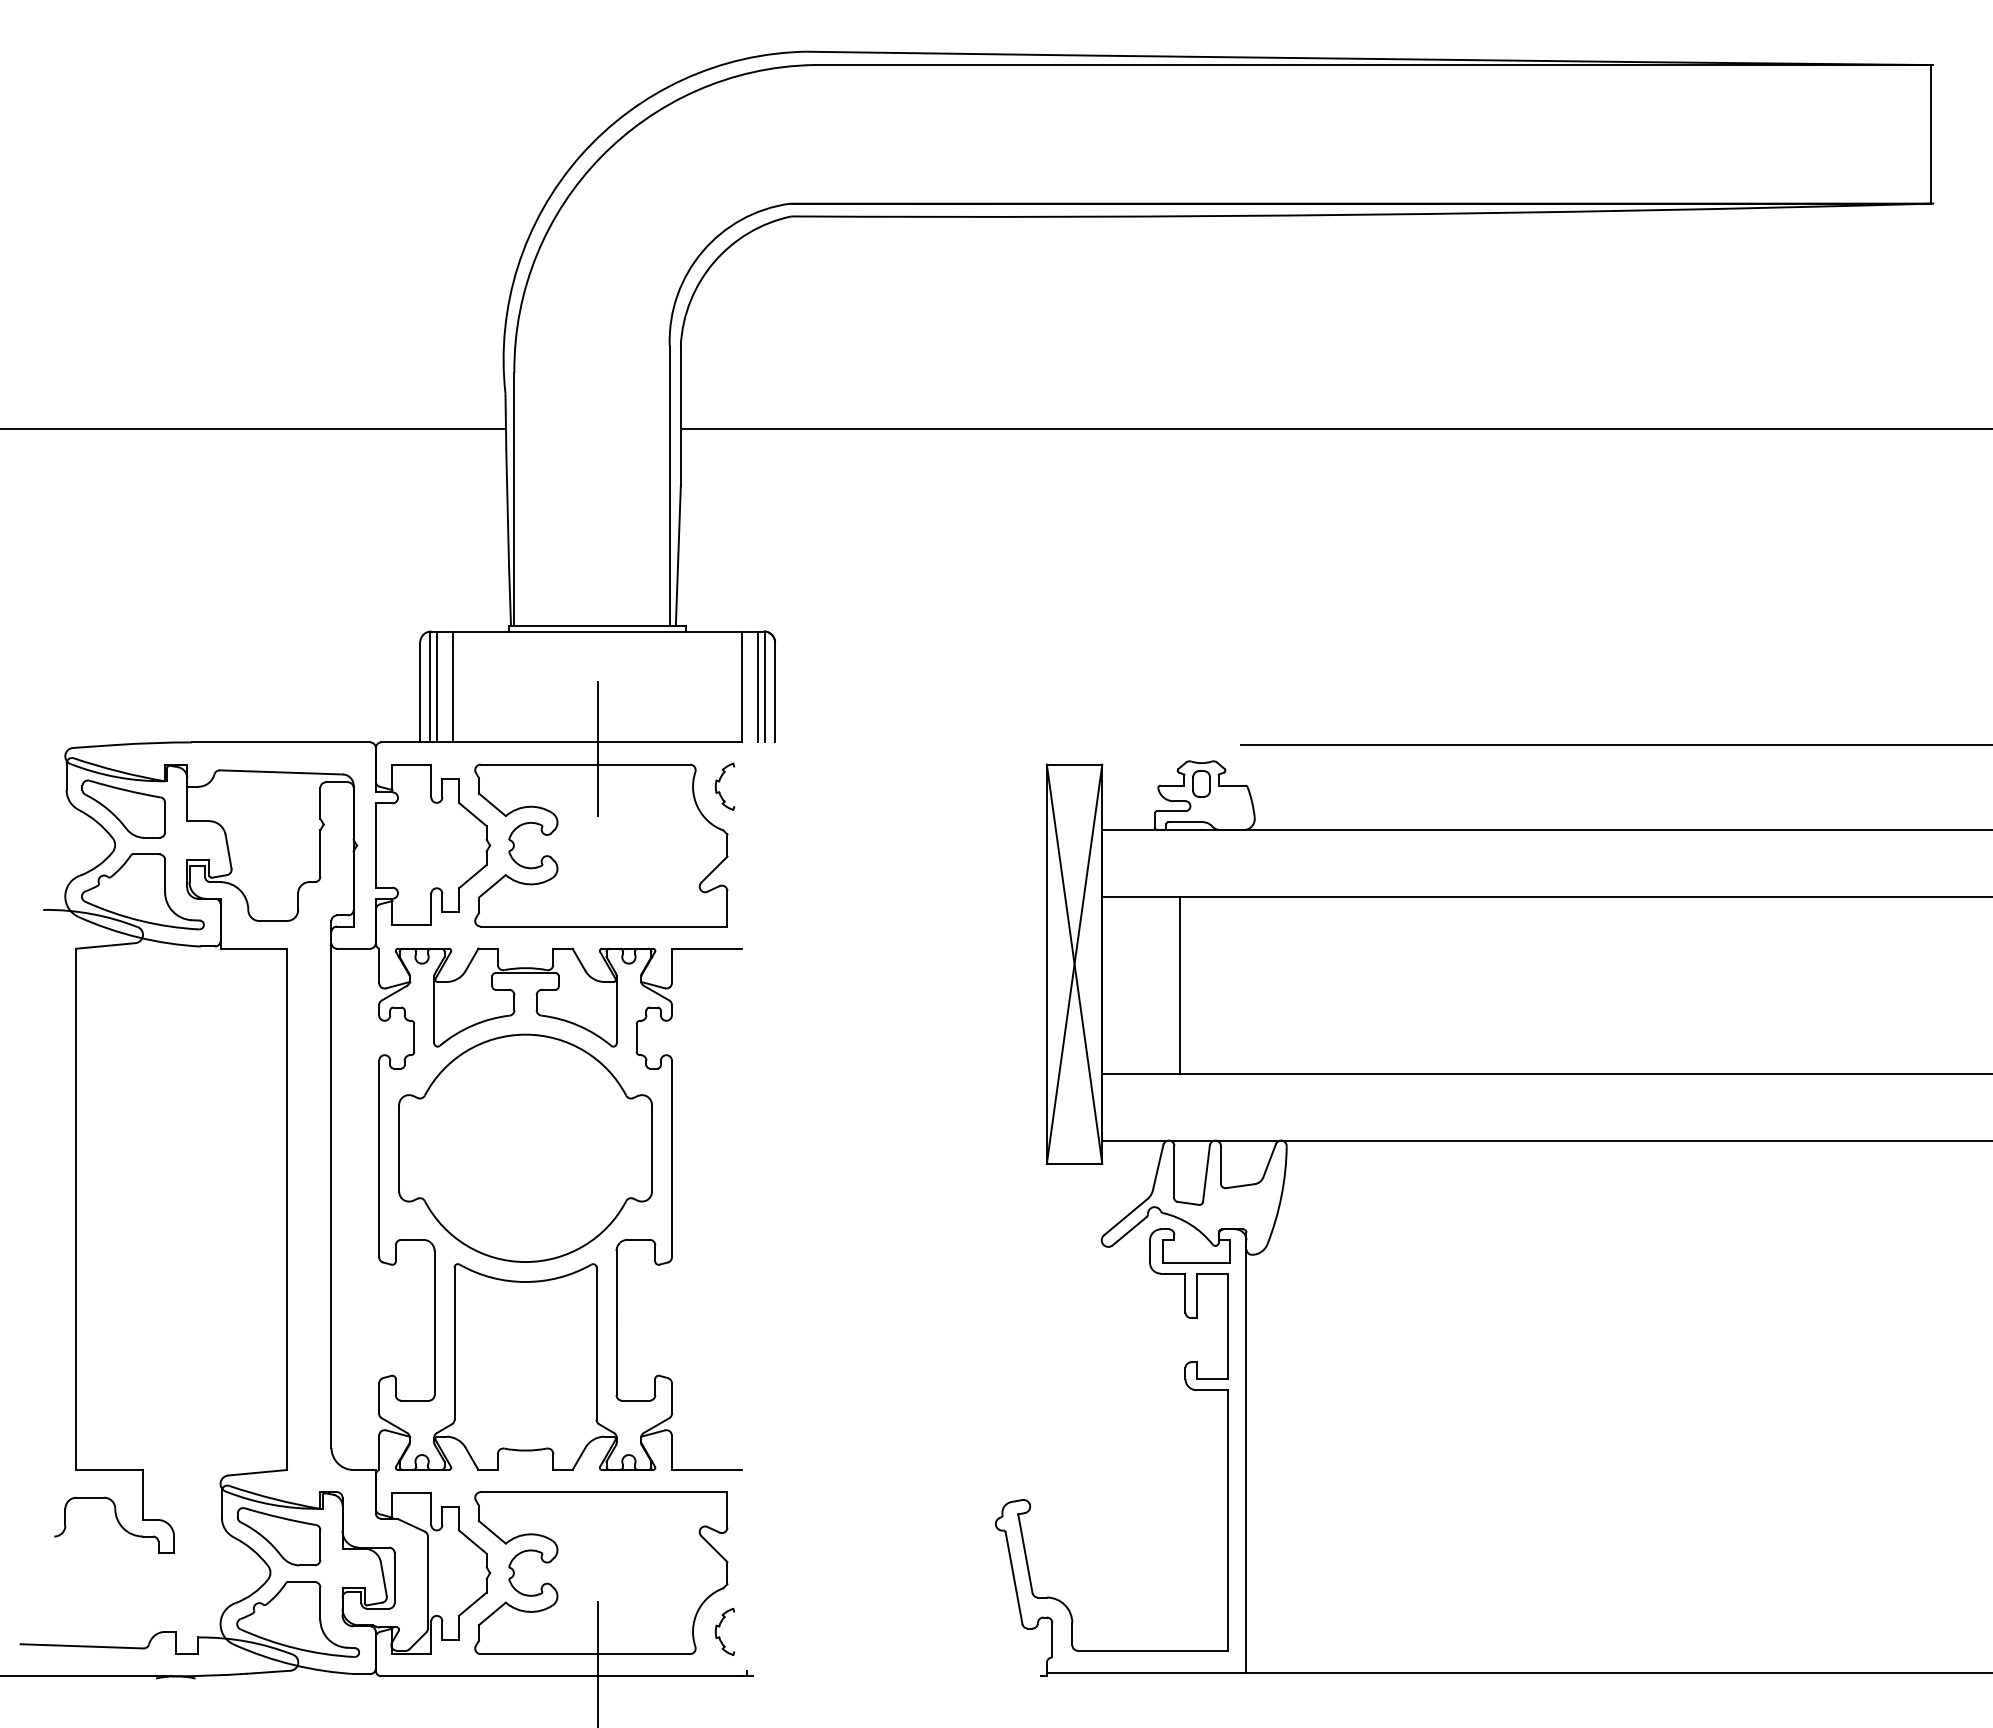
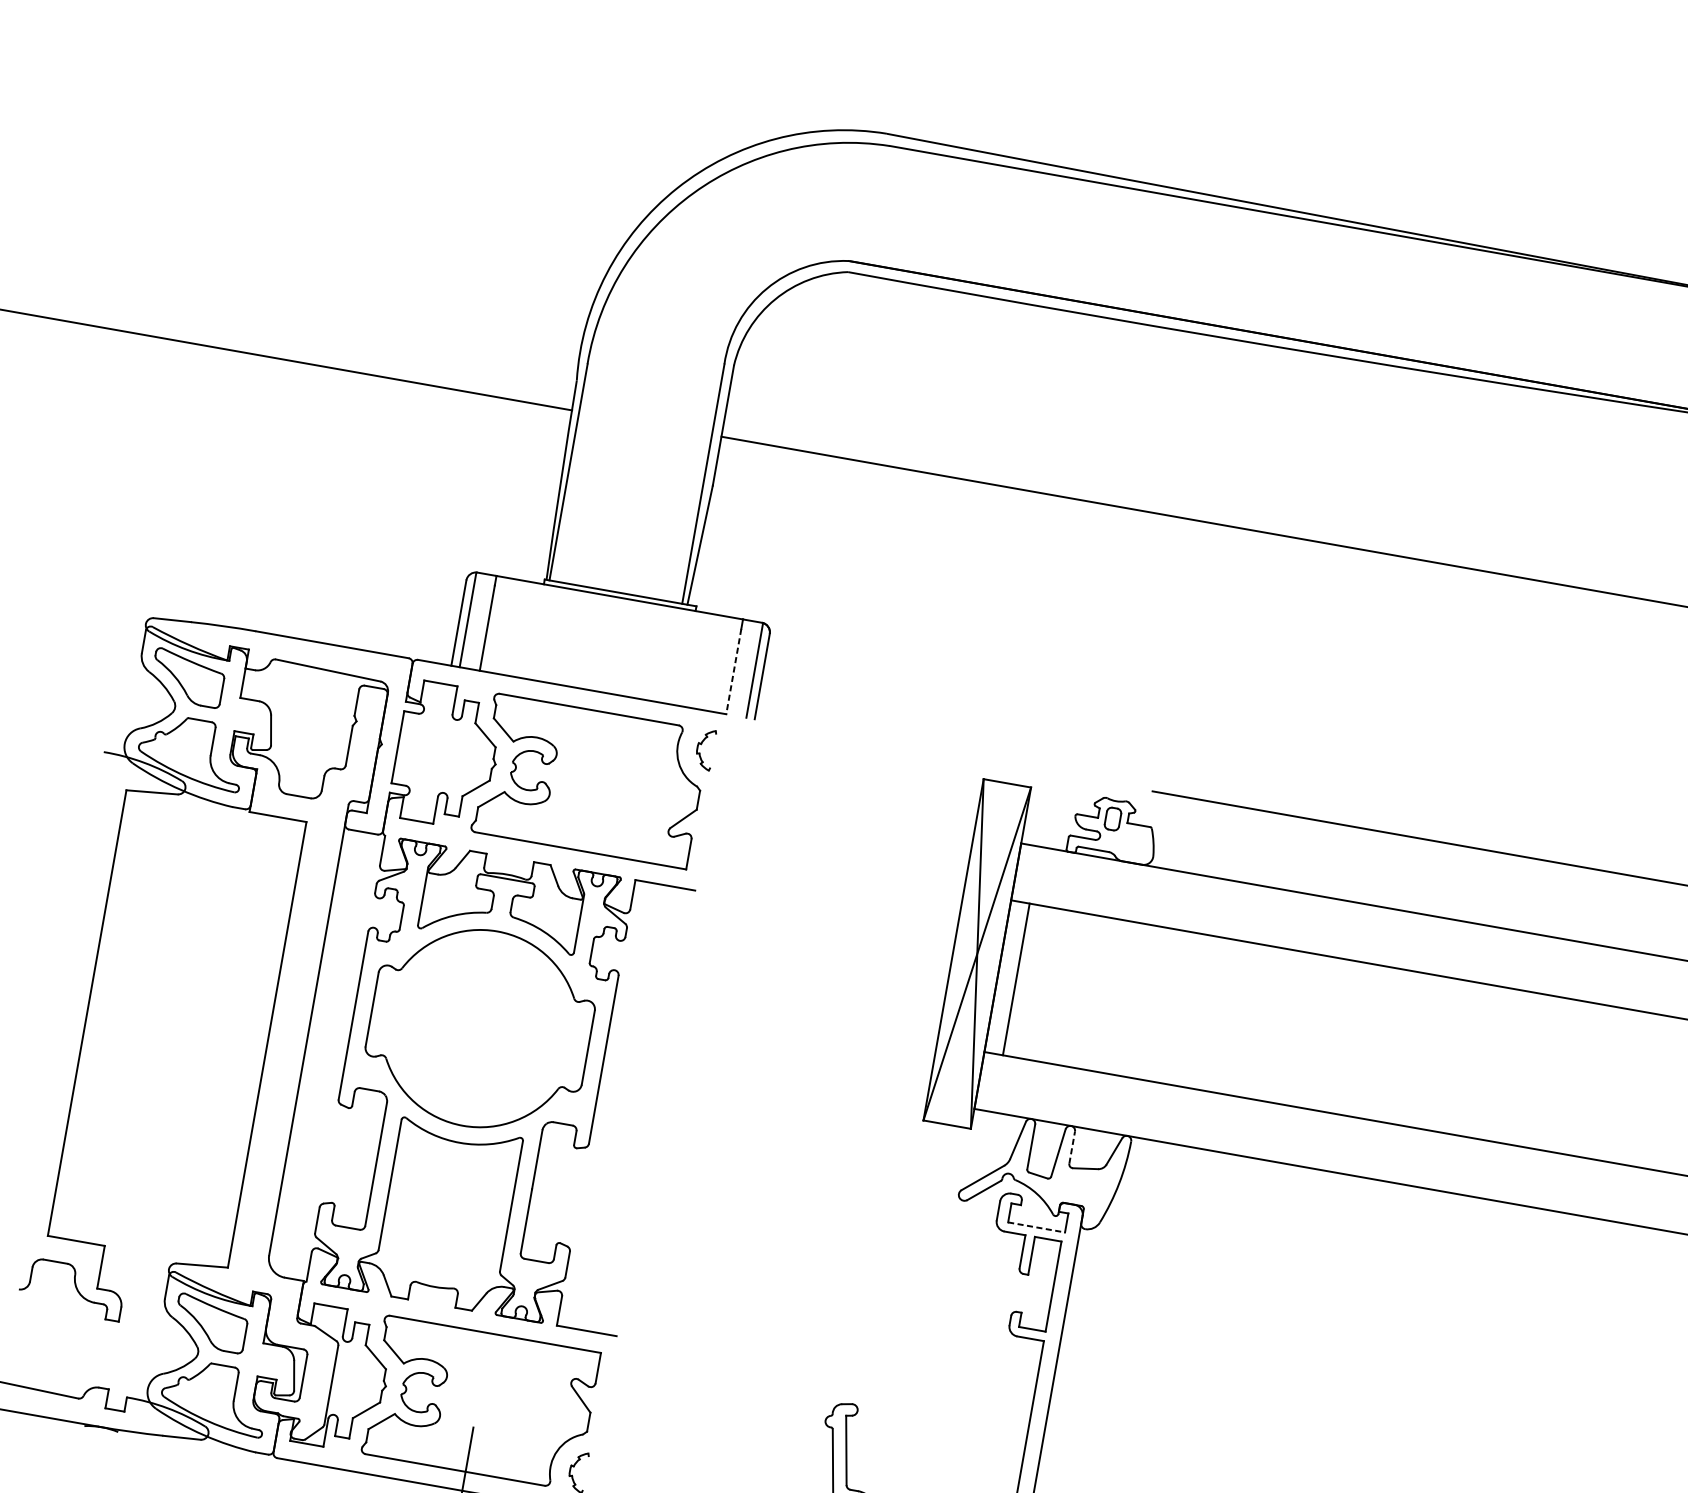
line: (436, 686) -> (473, 620), removed
line: (758, 686) -> (748, 668), removed
line: (741, 692) -> (733, 671), solid -> dashed
line: (597, 749) -> (601, 698), removed
line: (1179, 985) -> (1015, 979), moved
line: (1220, 1164) -> (1071, 1147), solid -> dashed
line: (1197, 1262) -> (1037, 1227), solid -> dashed

